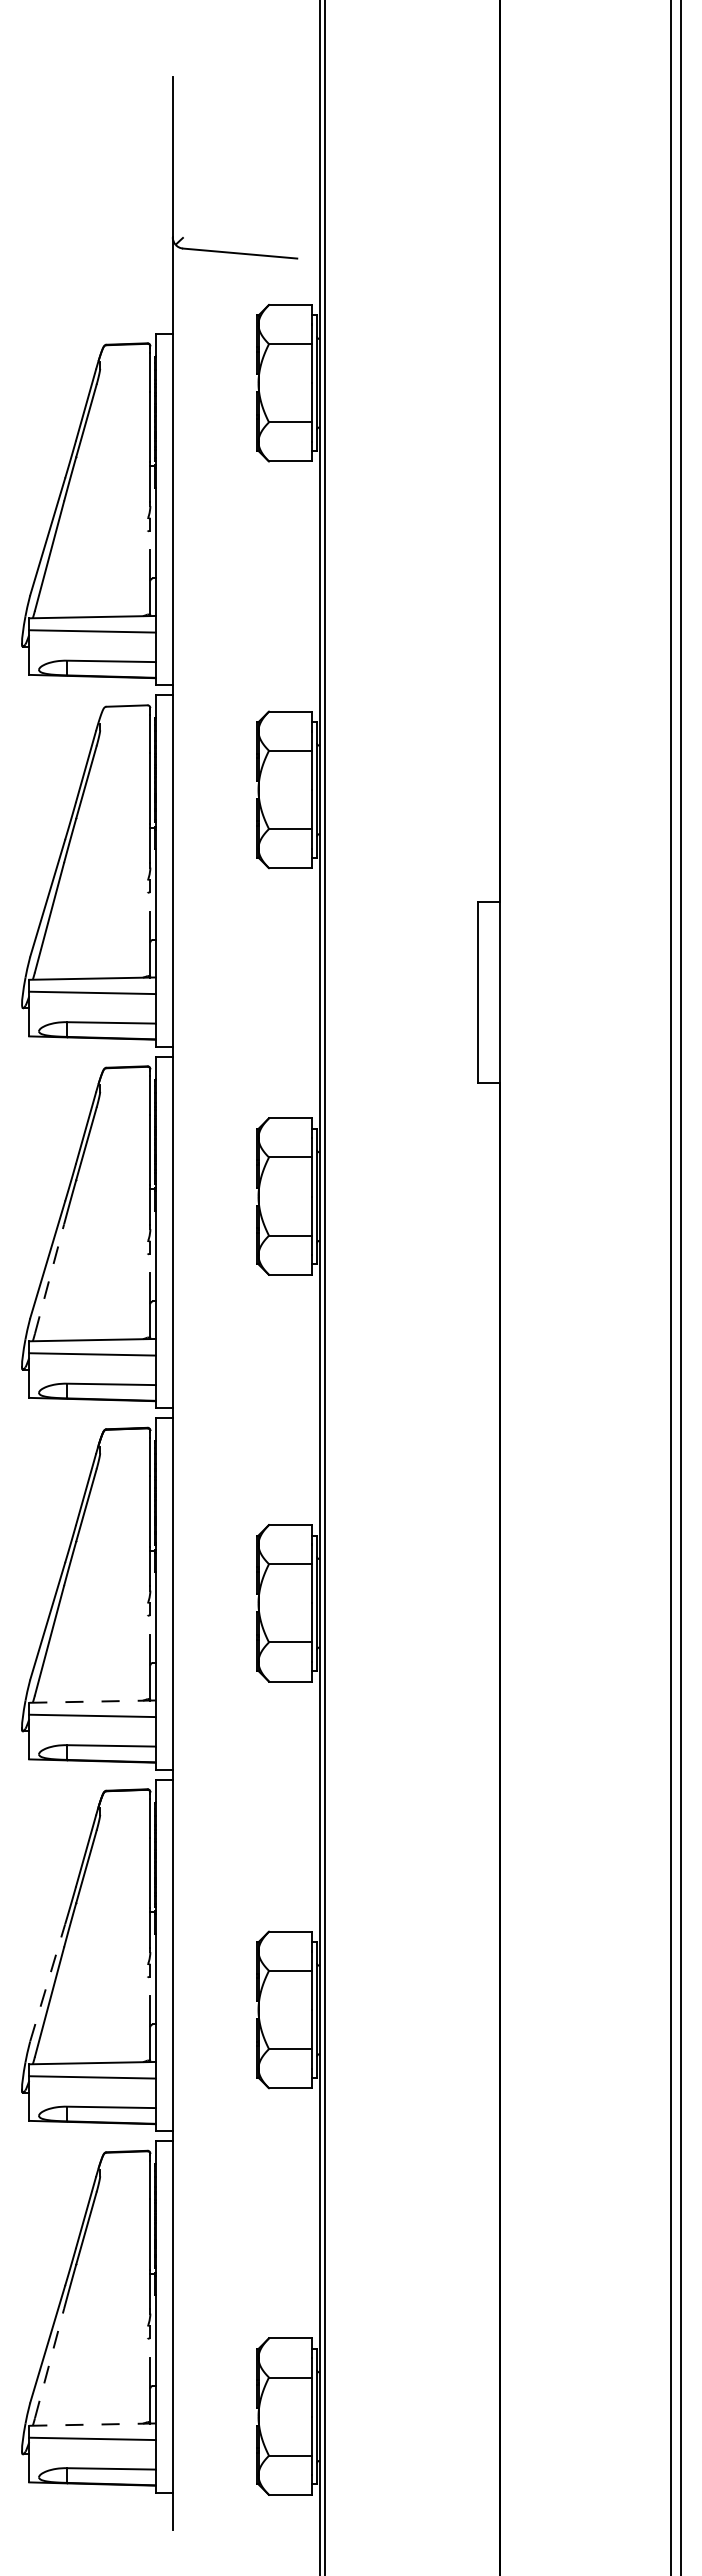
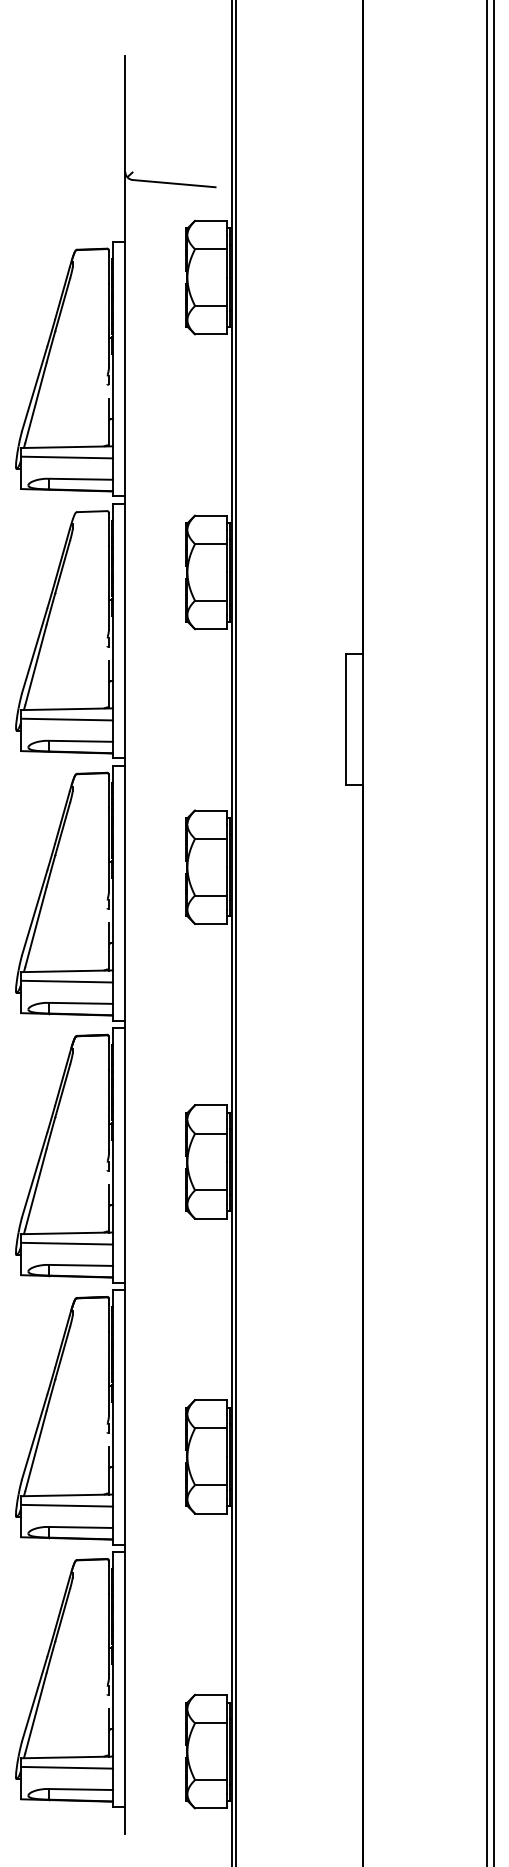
line: (49, 1279) -> (35, 927), dashed -> solid
line: (92, 1701) -> (67, 1233), dashed -> solid
line: (47, 1982) -> (34, 1436), dashed -> solid
line: (49, 2363) -> (35, 1713), dashed -> solid
line: (92, 2424) -> (67, 1757), dashed -> solid

